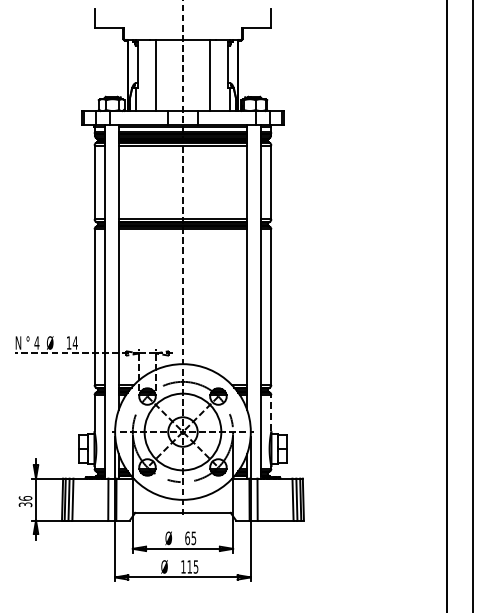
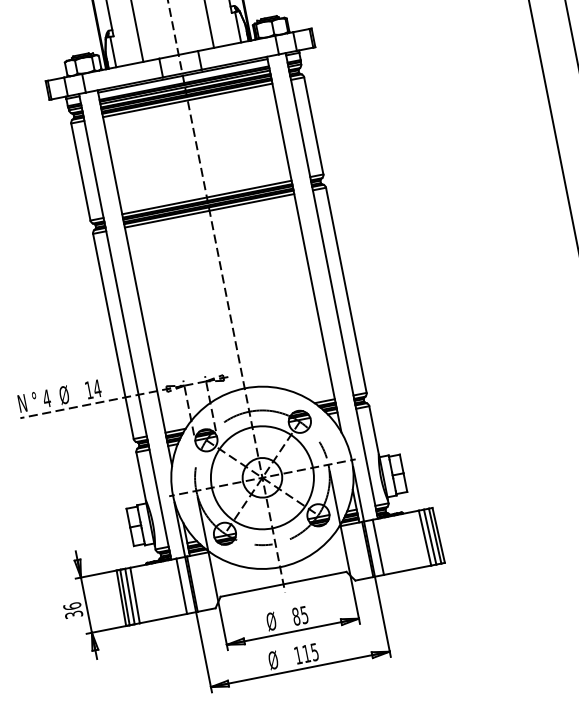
line: (271, 412) -> (373, 429), dashed -> solid
text: (187, 537) -> (295, 615), 65 -> 85

